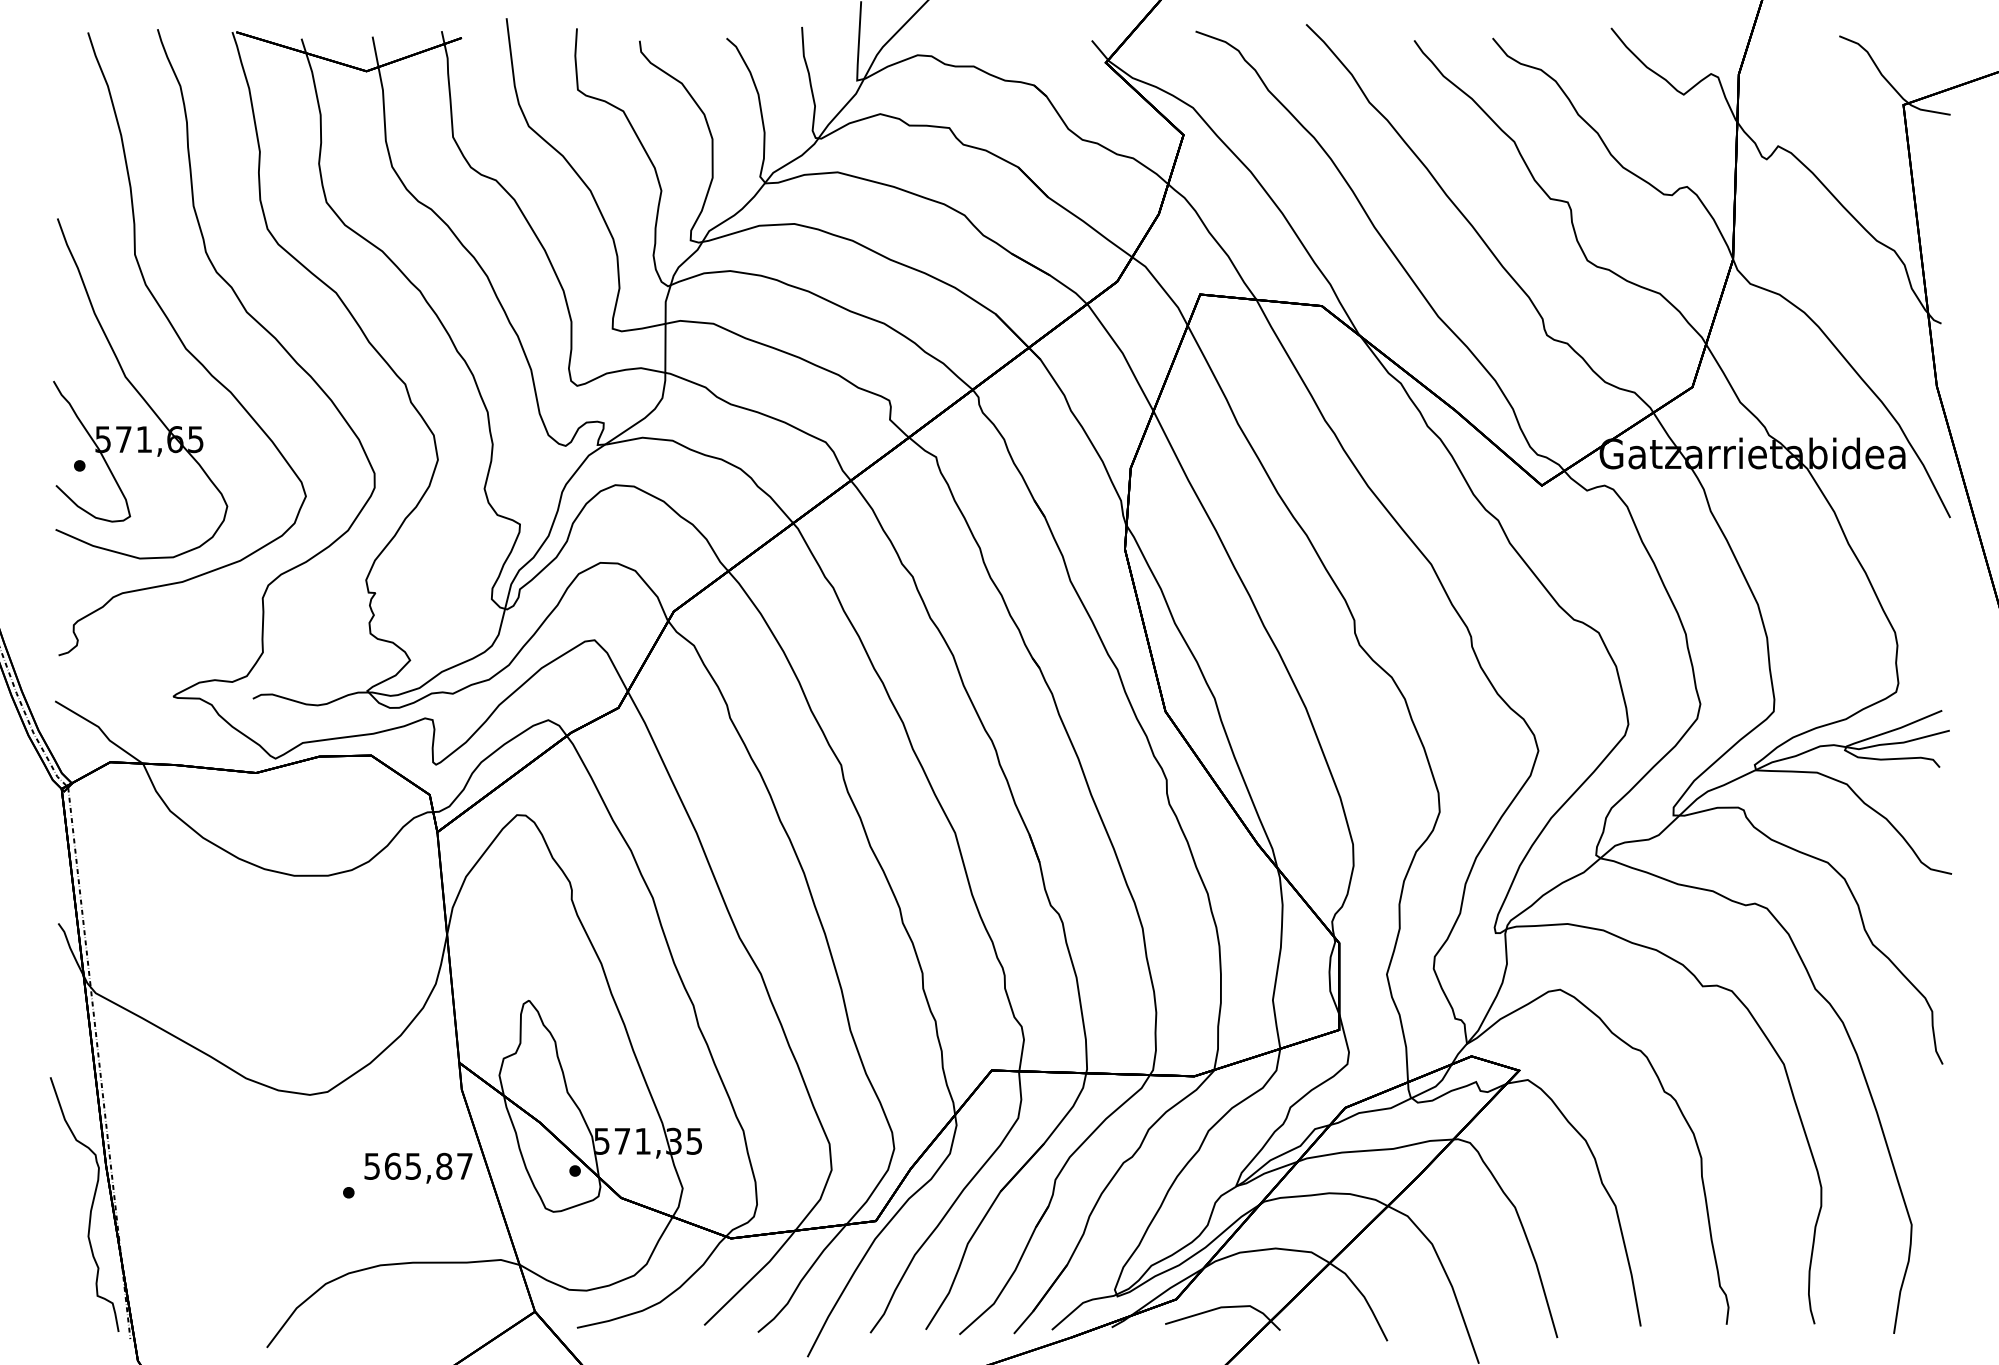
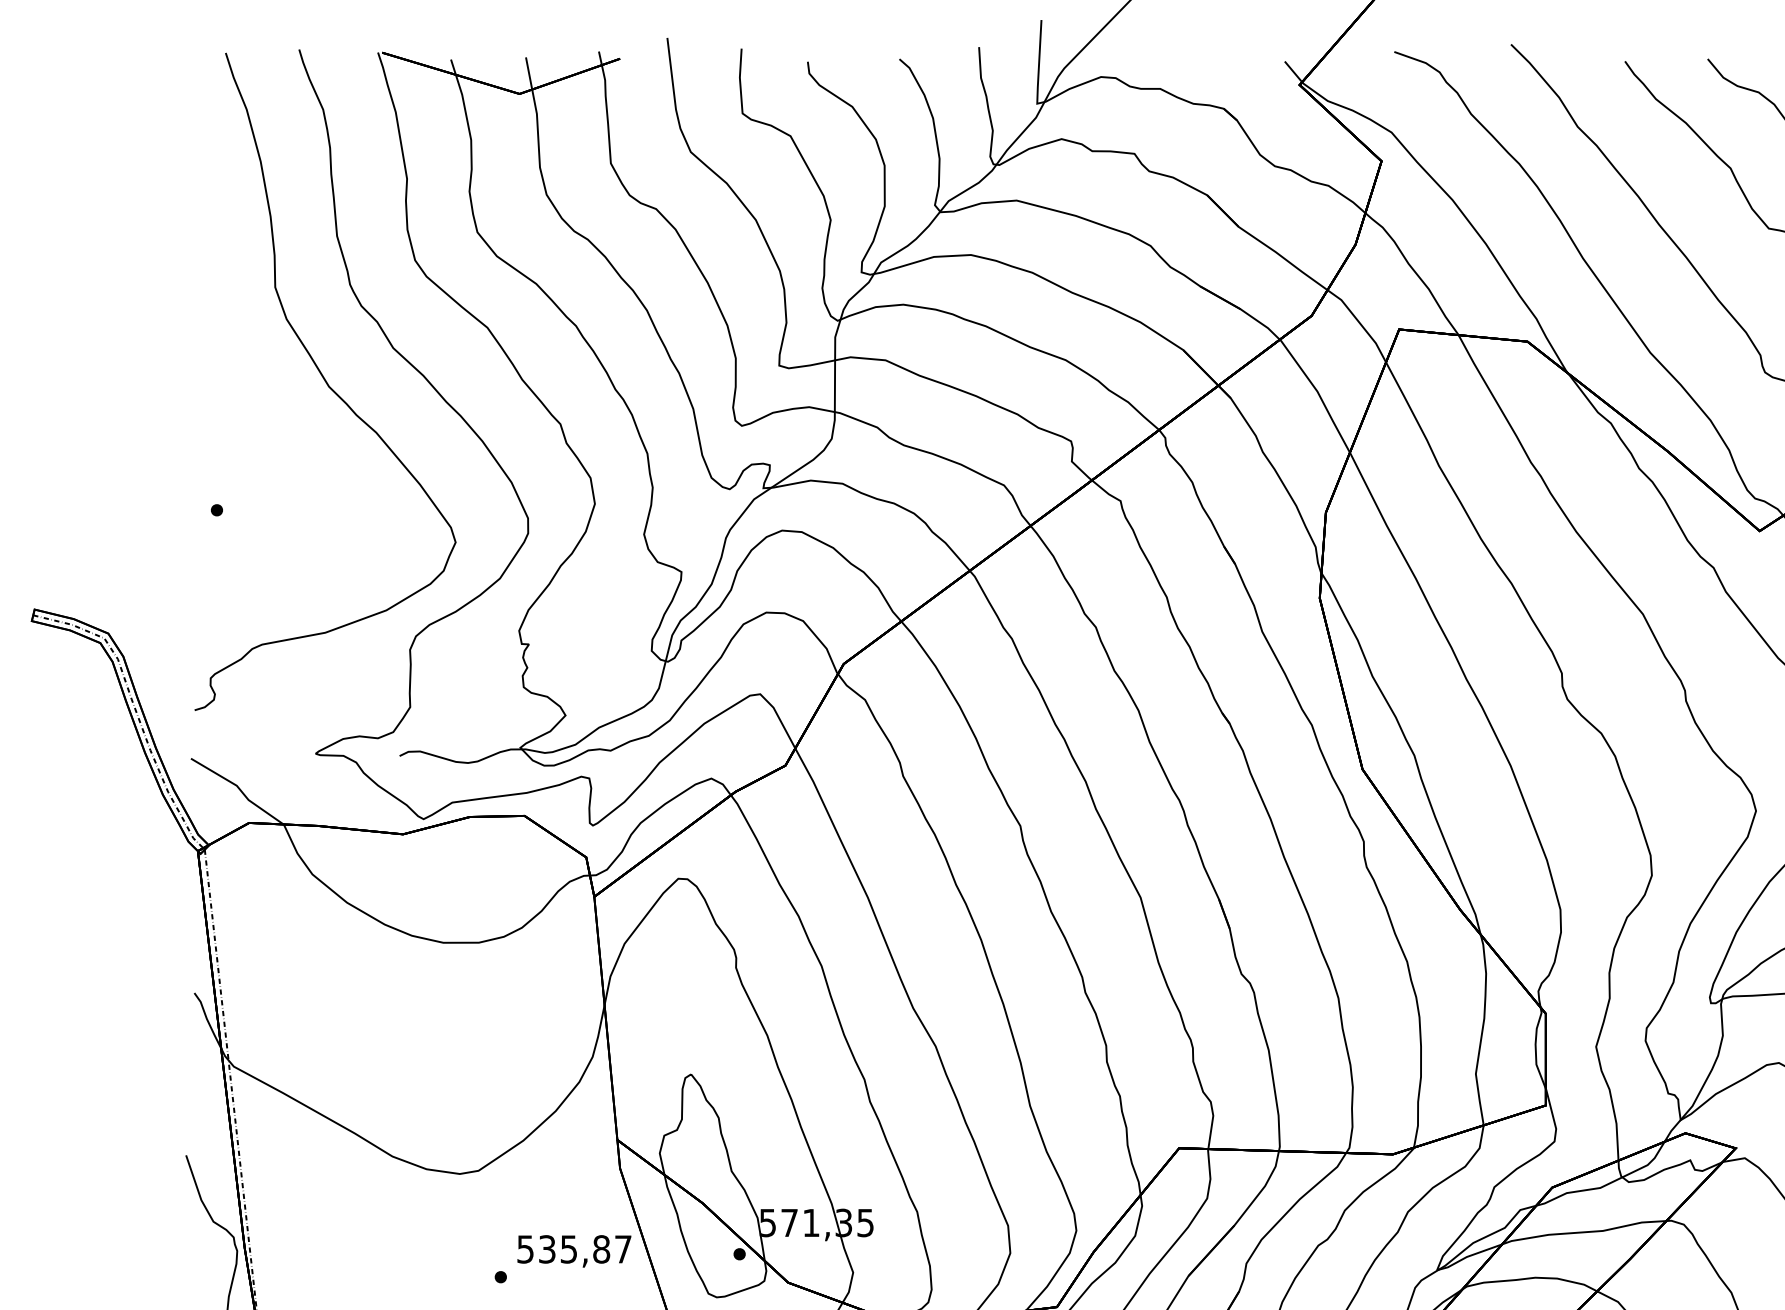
part: (140, 388) -> (281, 428), removed
text: (392, 1165) -> (546, 1248), 565,87 -> 535,87

